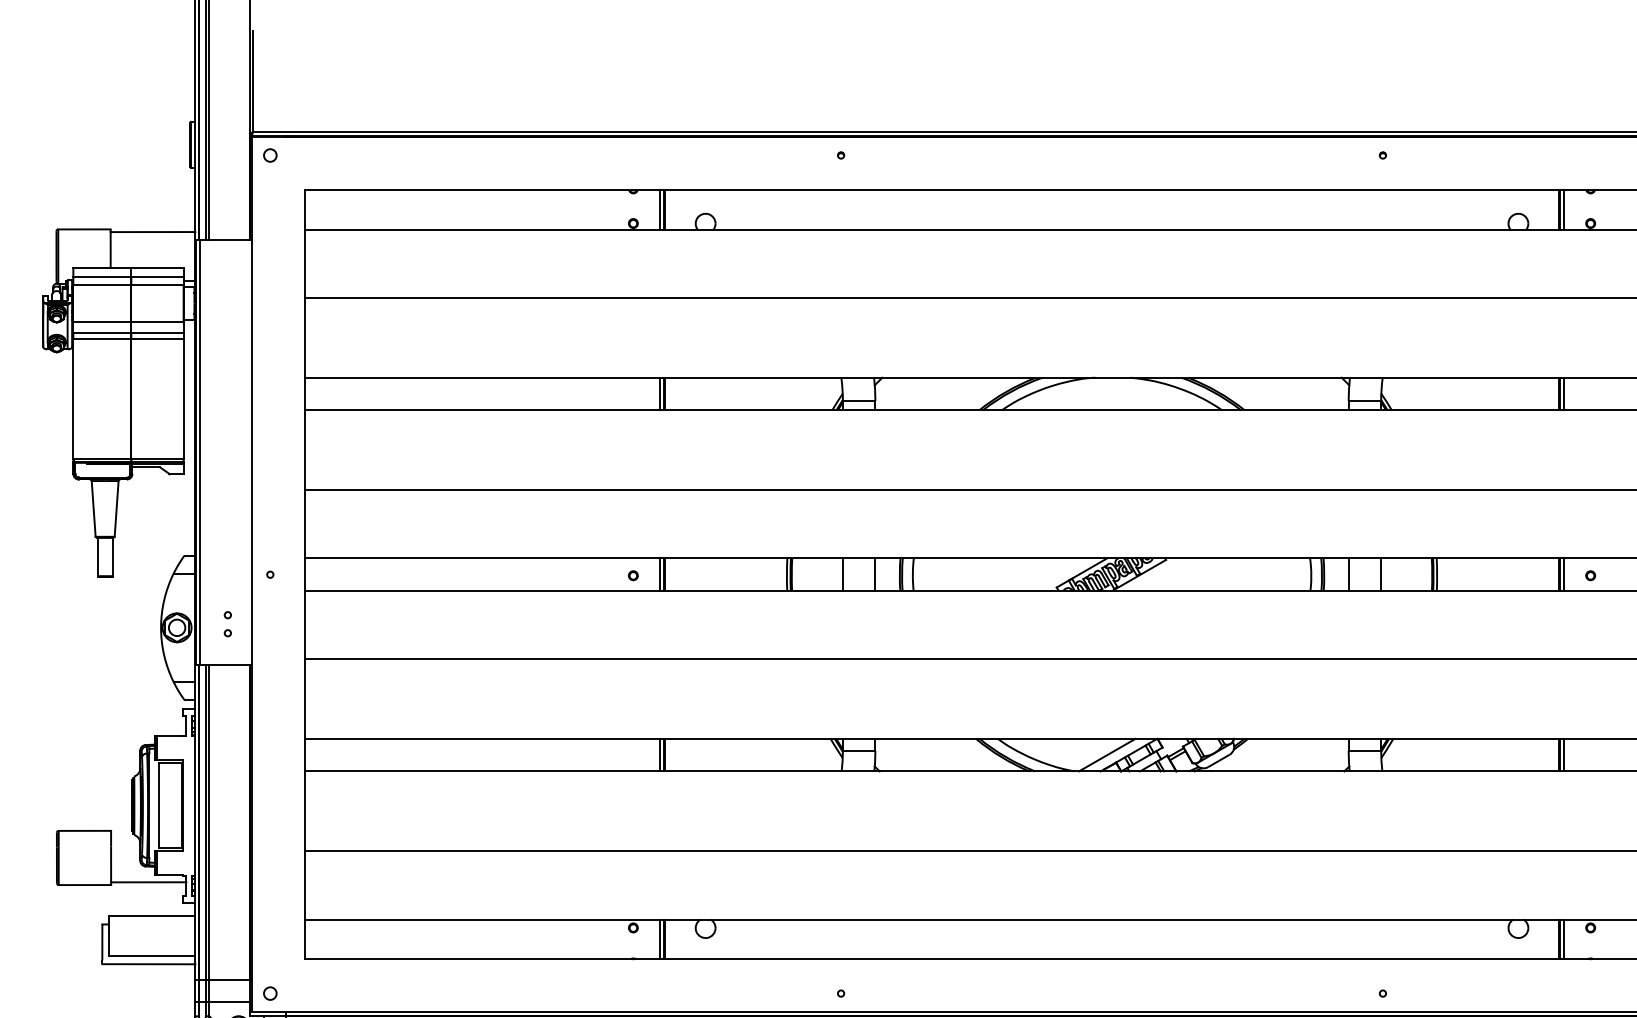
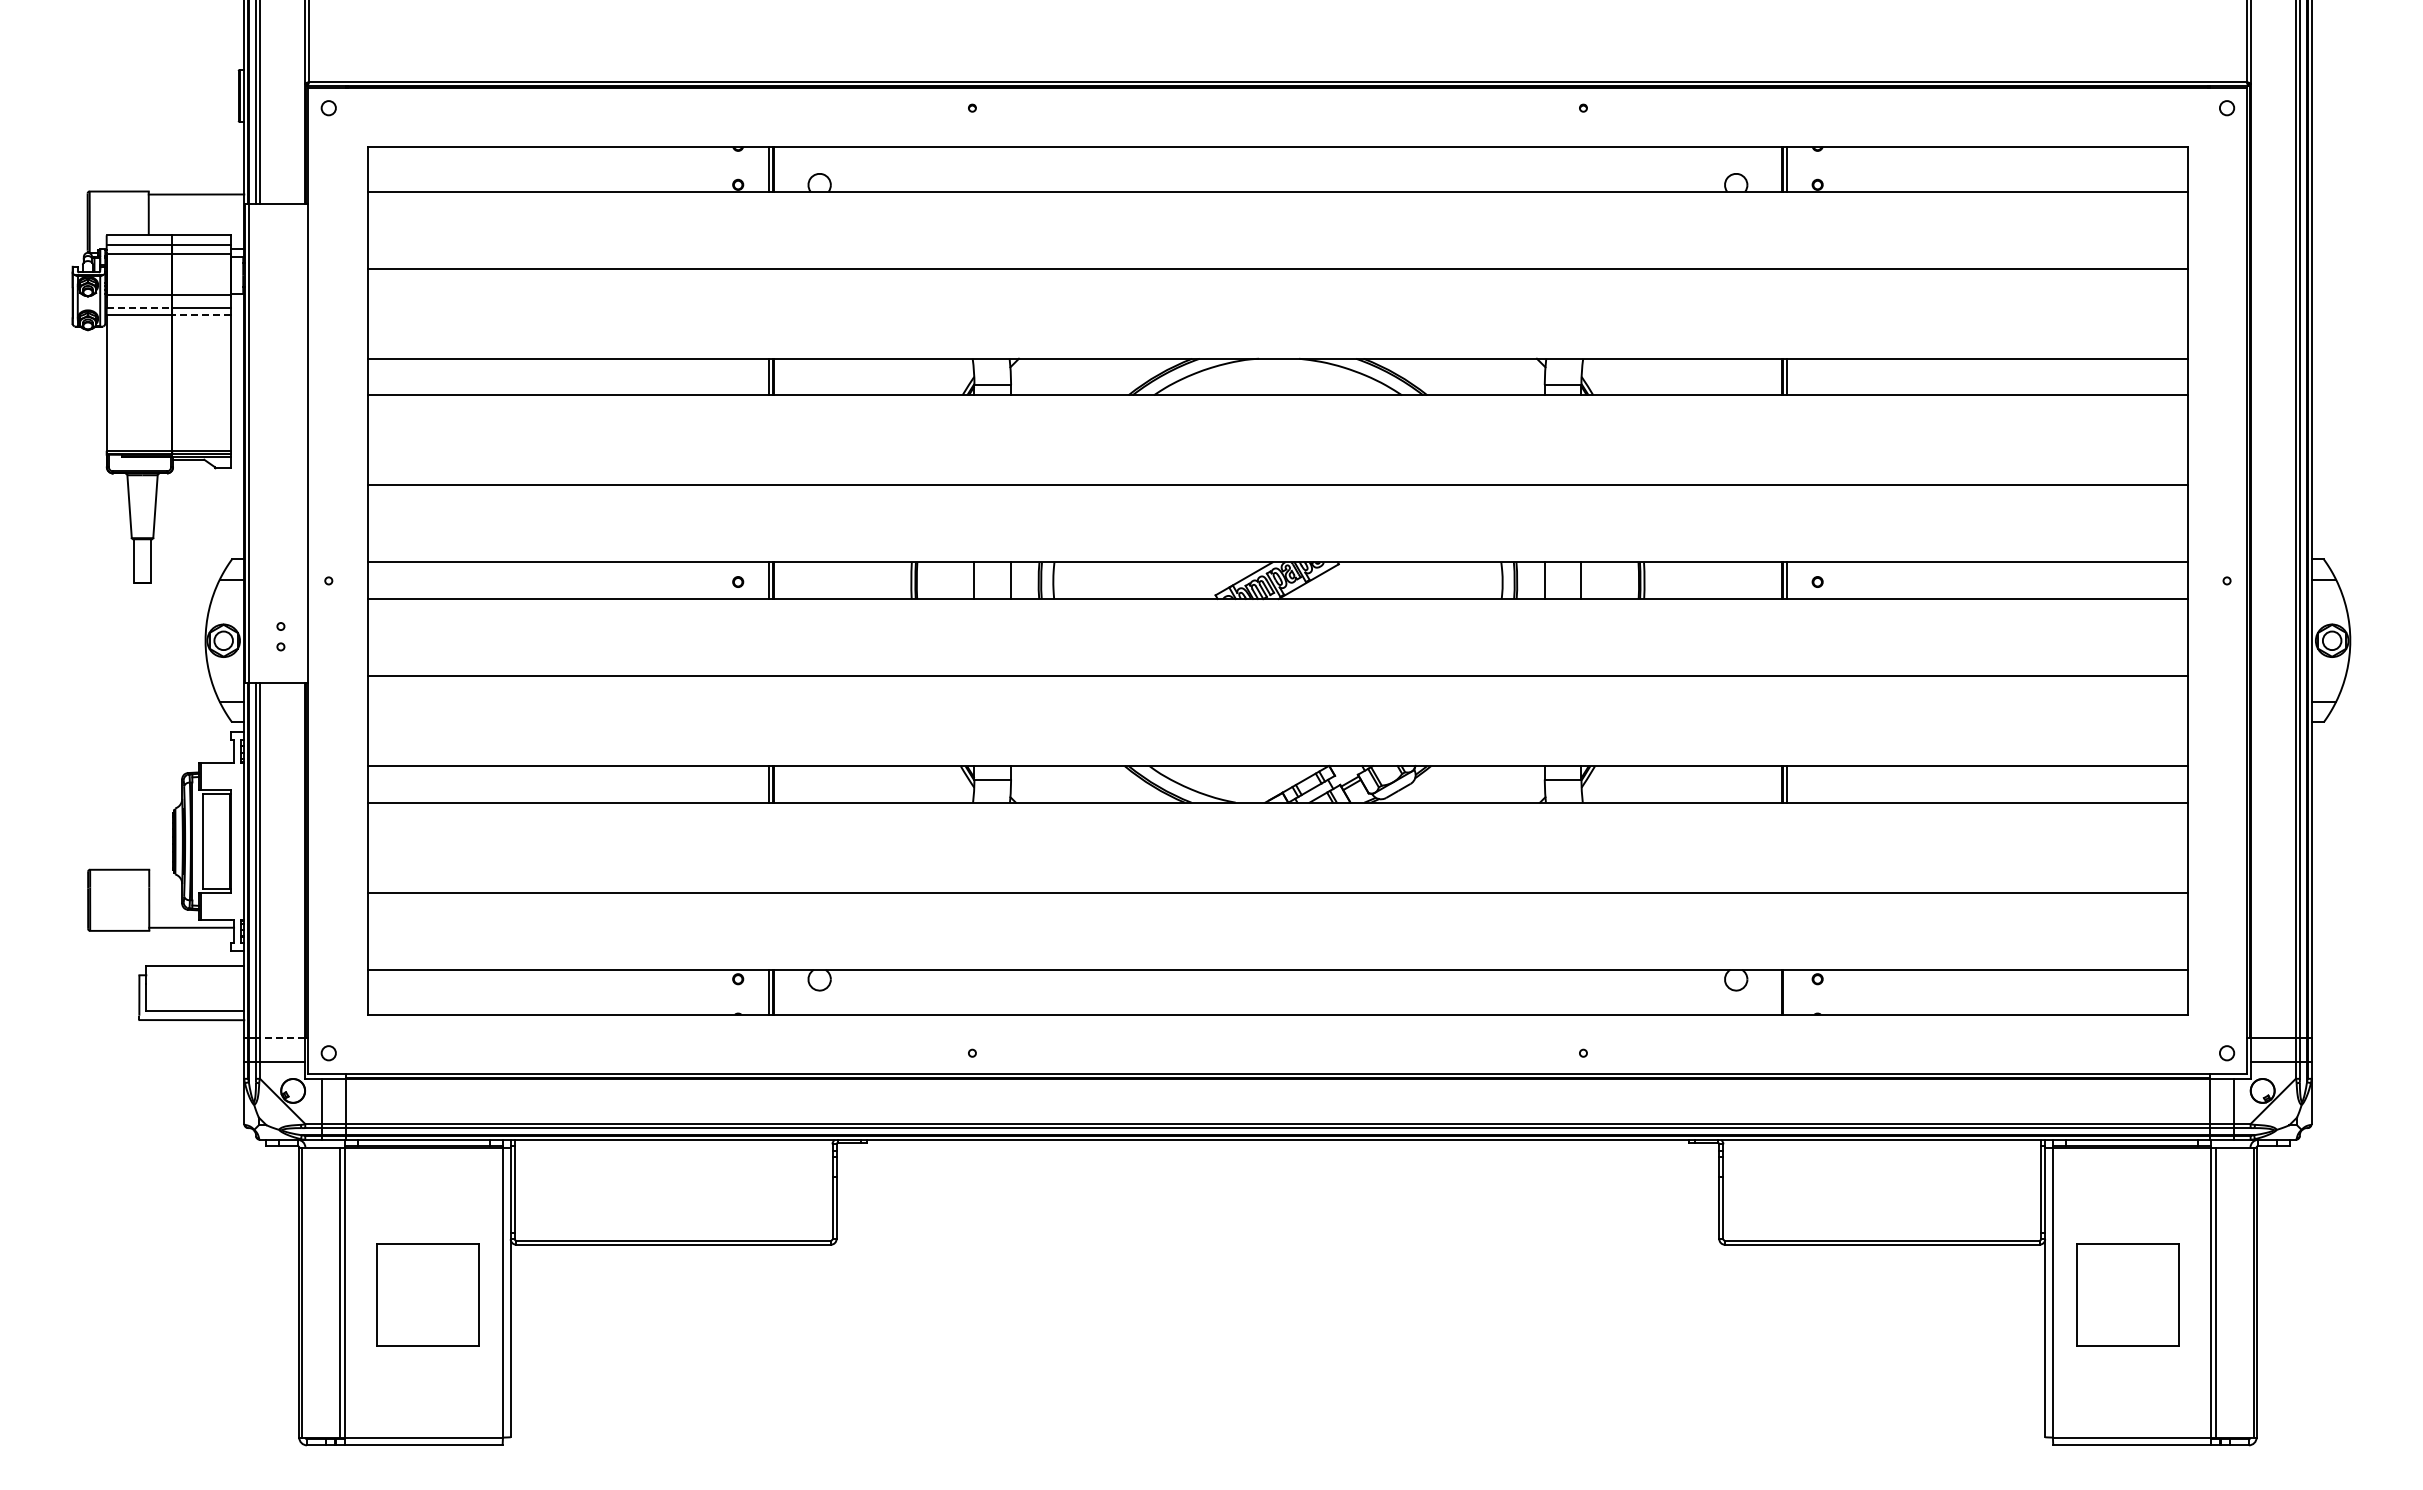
line: (102, 333) -> (139, 308), solid -> dashed
line: (157, 339) -> (201, 315), solid -> dashed
line: (1107, 755) -> (1272, 784), removed
line: (1563, 938) -> (1787, 991), removed
line: (229, 979) -> (282, 1037), solid -> dashed

